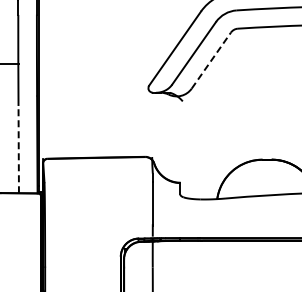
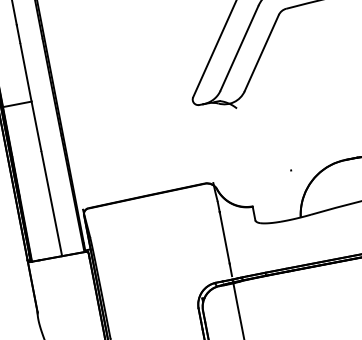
line: (211, 60) -> (261, 52), dashed -> solid
line: (18, 149) -> (51, 203), dashed -> solid

